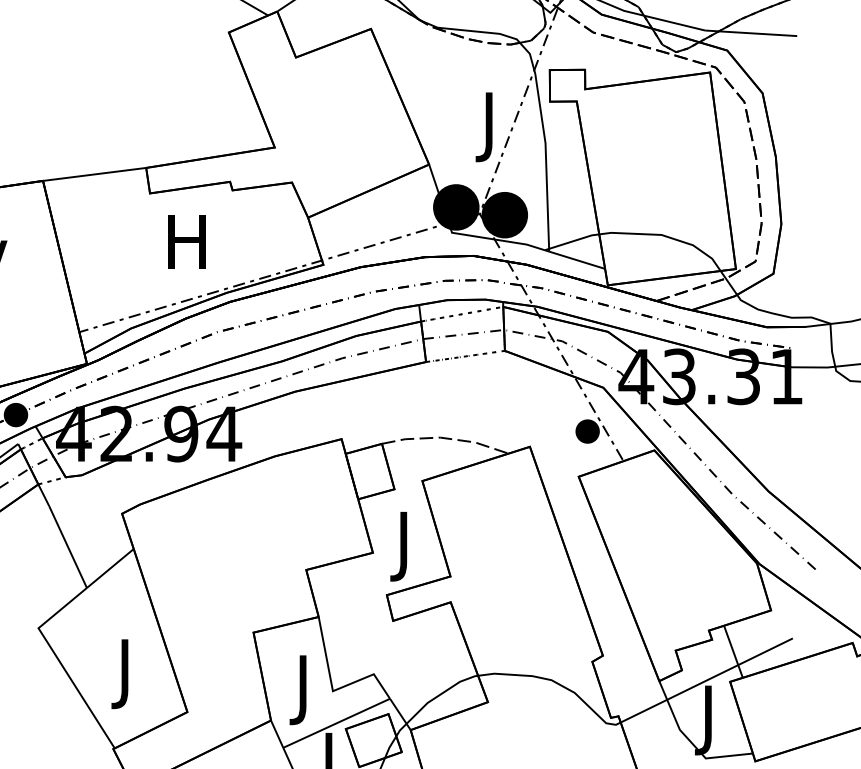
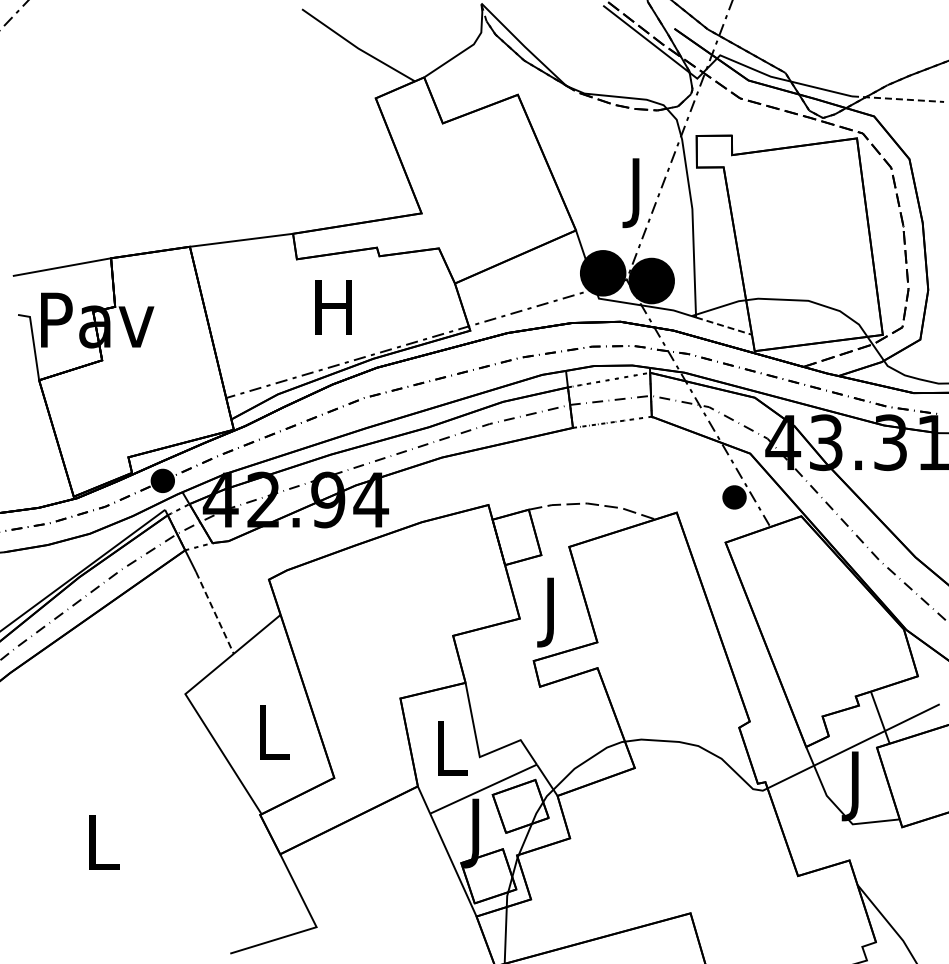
line: (751, 33) -> (898, 99), solid -> dashed
line: (577, 260) -> (724, 326), solid -> dashed
line: (68, 547) -> (215, 613), solid -> dashed
text: (126, 673) -> (273, 739), J -> L
text: (304, 689) -> (451, 755), J -> L

